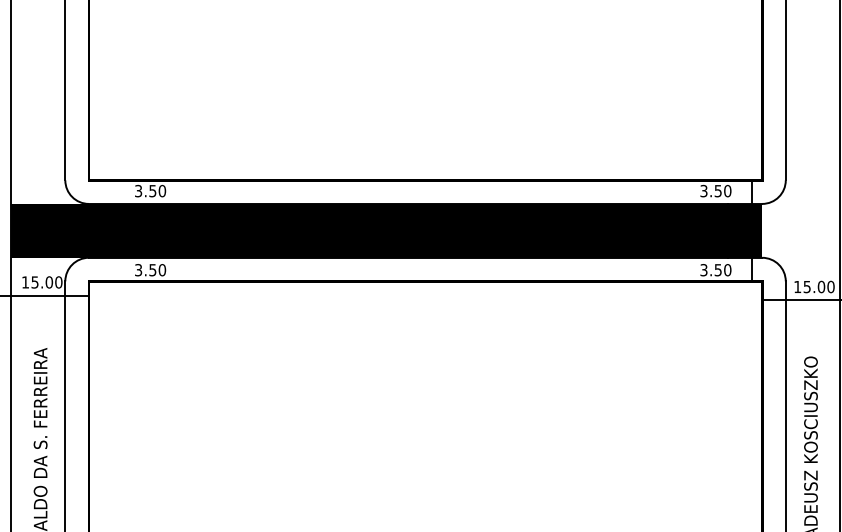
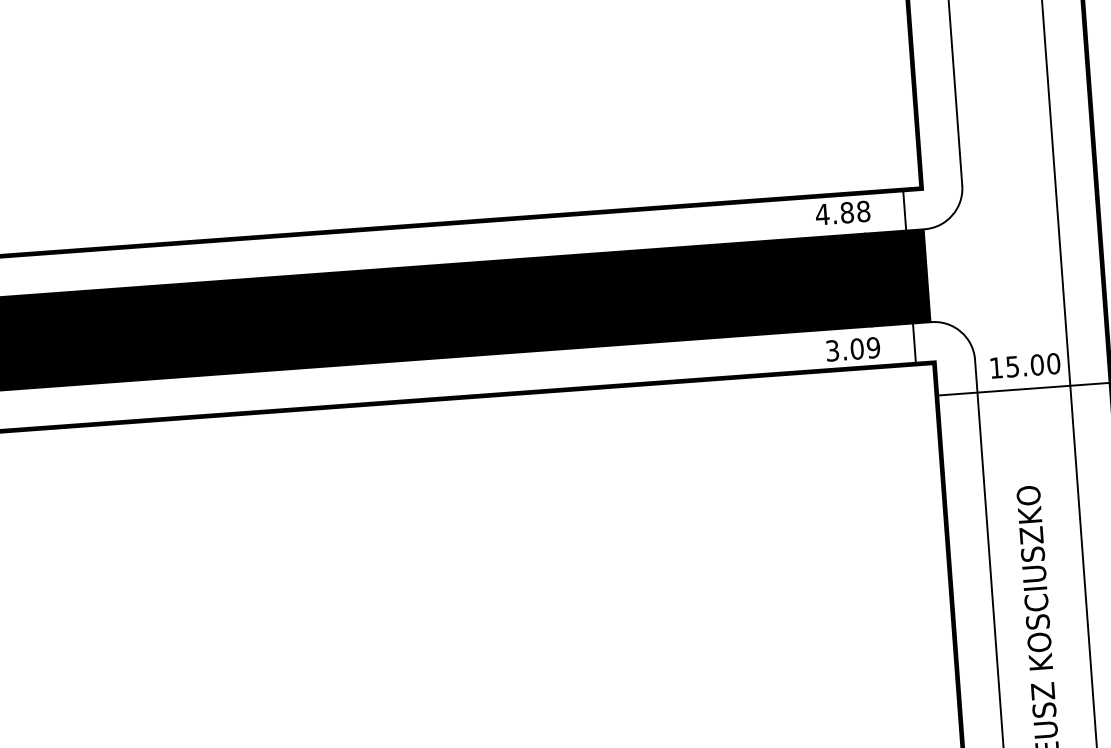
text: (715, 190) -> (842, 212), 3.50 -> 4.88
text: (722, 270) -> (864, 349), 3.50 -> 3.09

